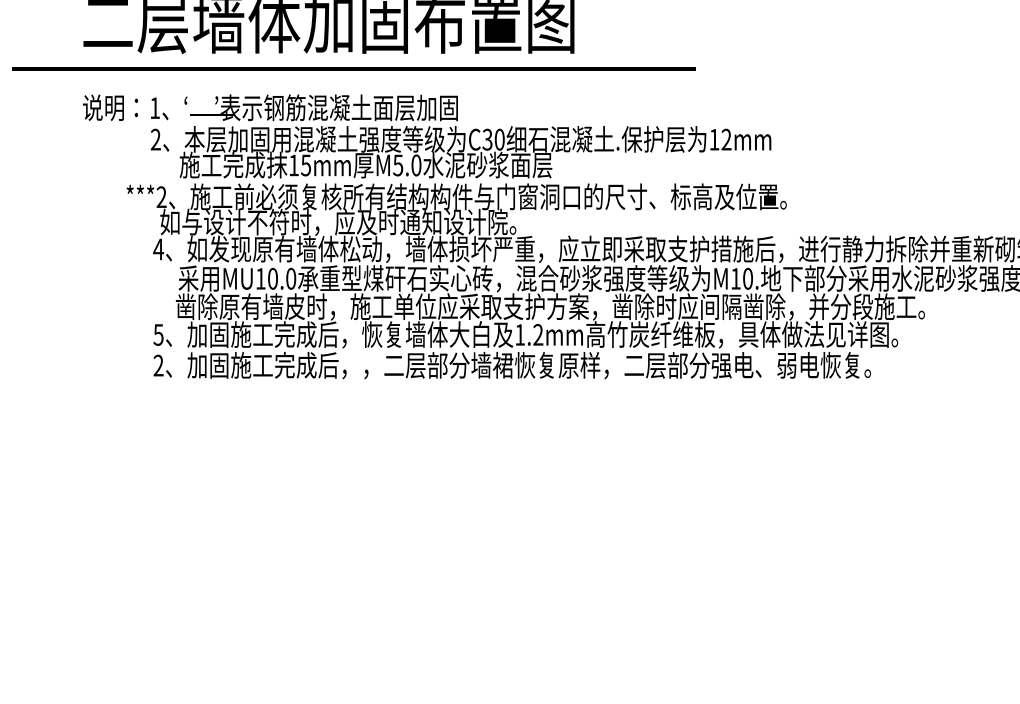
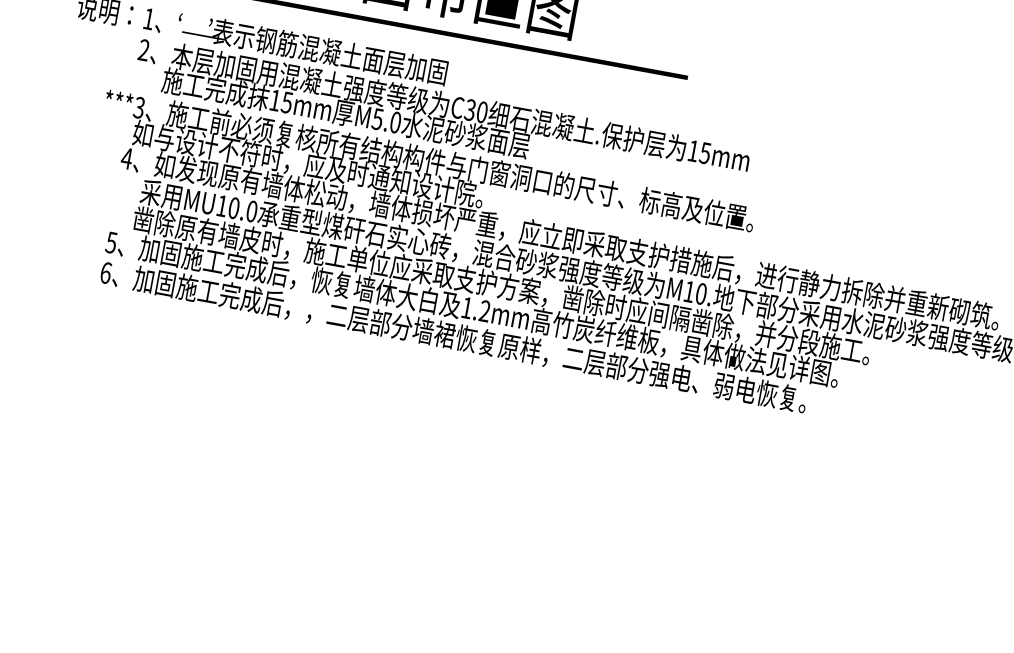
text: (726, 139) -> (705, 153), 12mm -> 15mm
text: (161, 197) -> (139, 108), ***2 -> ***3
text: (158, 365) -> (105, 272), 2 -> 6

